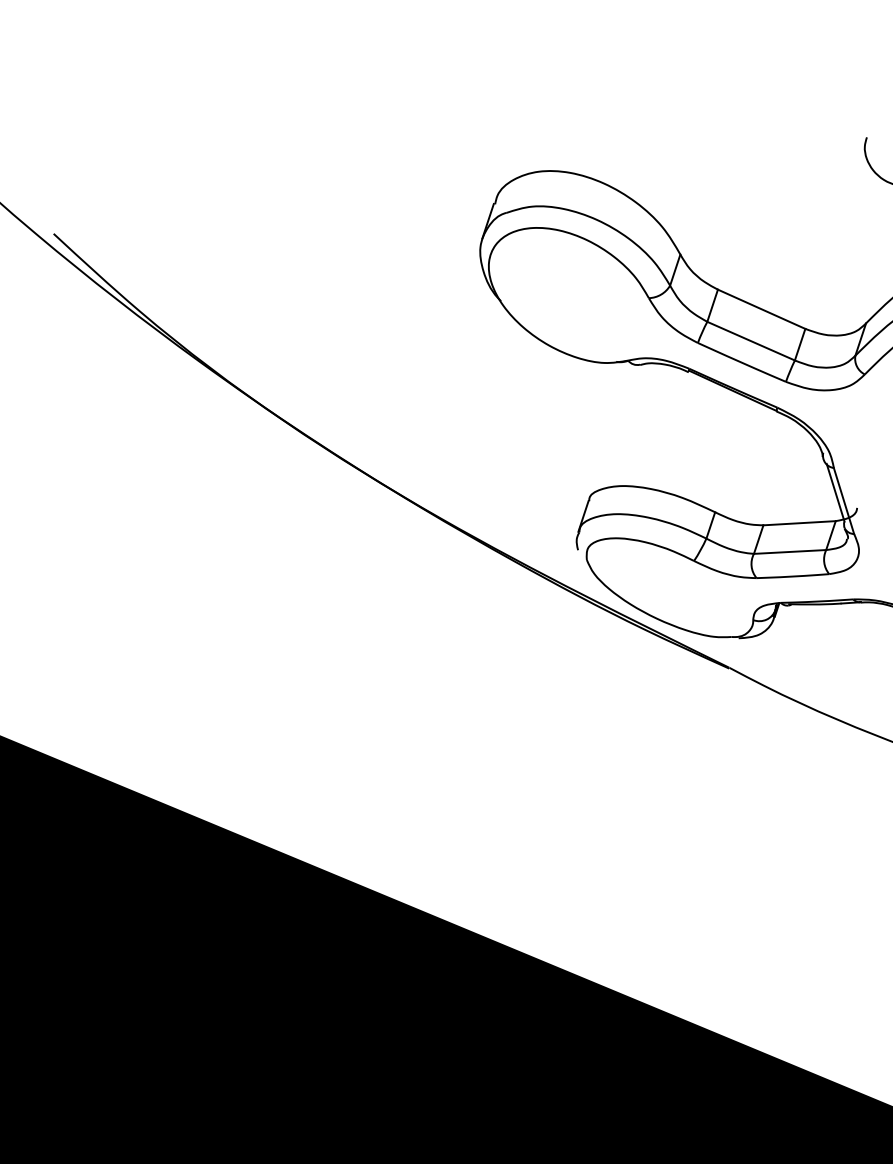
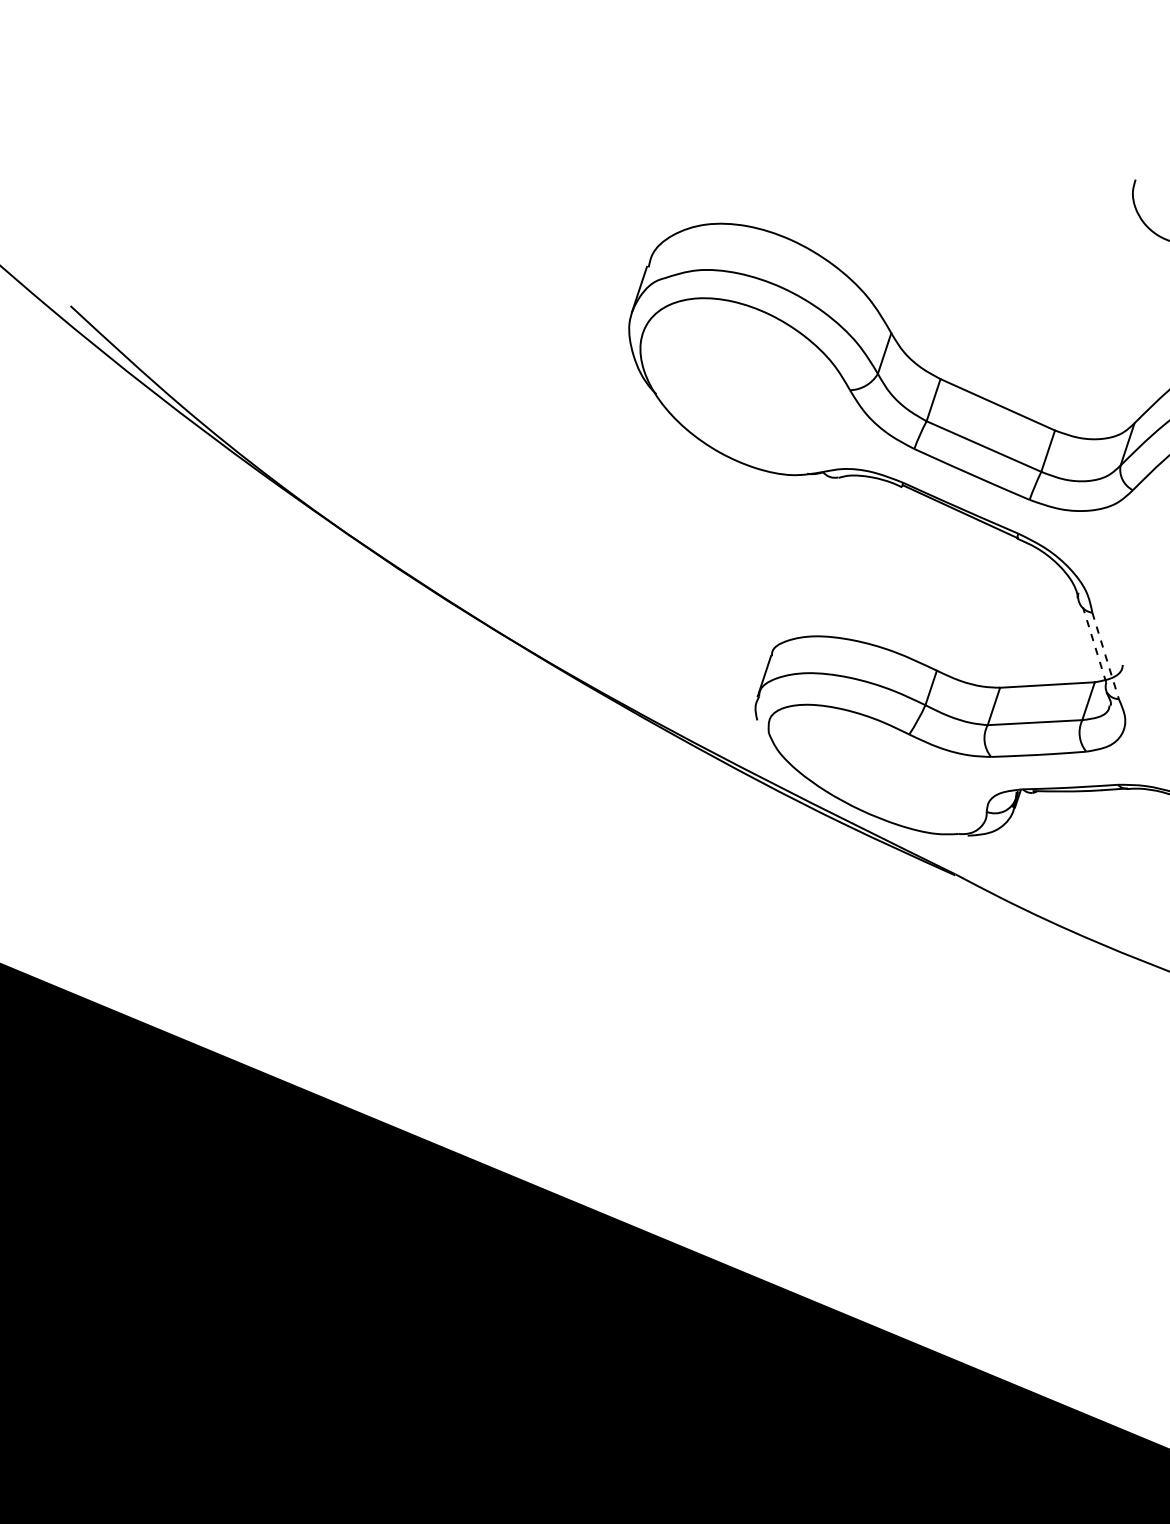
line: (835, 492) -> (1094, 644), solid -> dashed
line: (843, 501) -> (1105, 656), solid -> dashed

